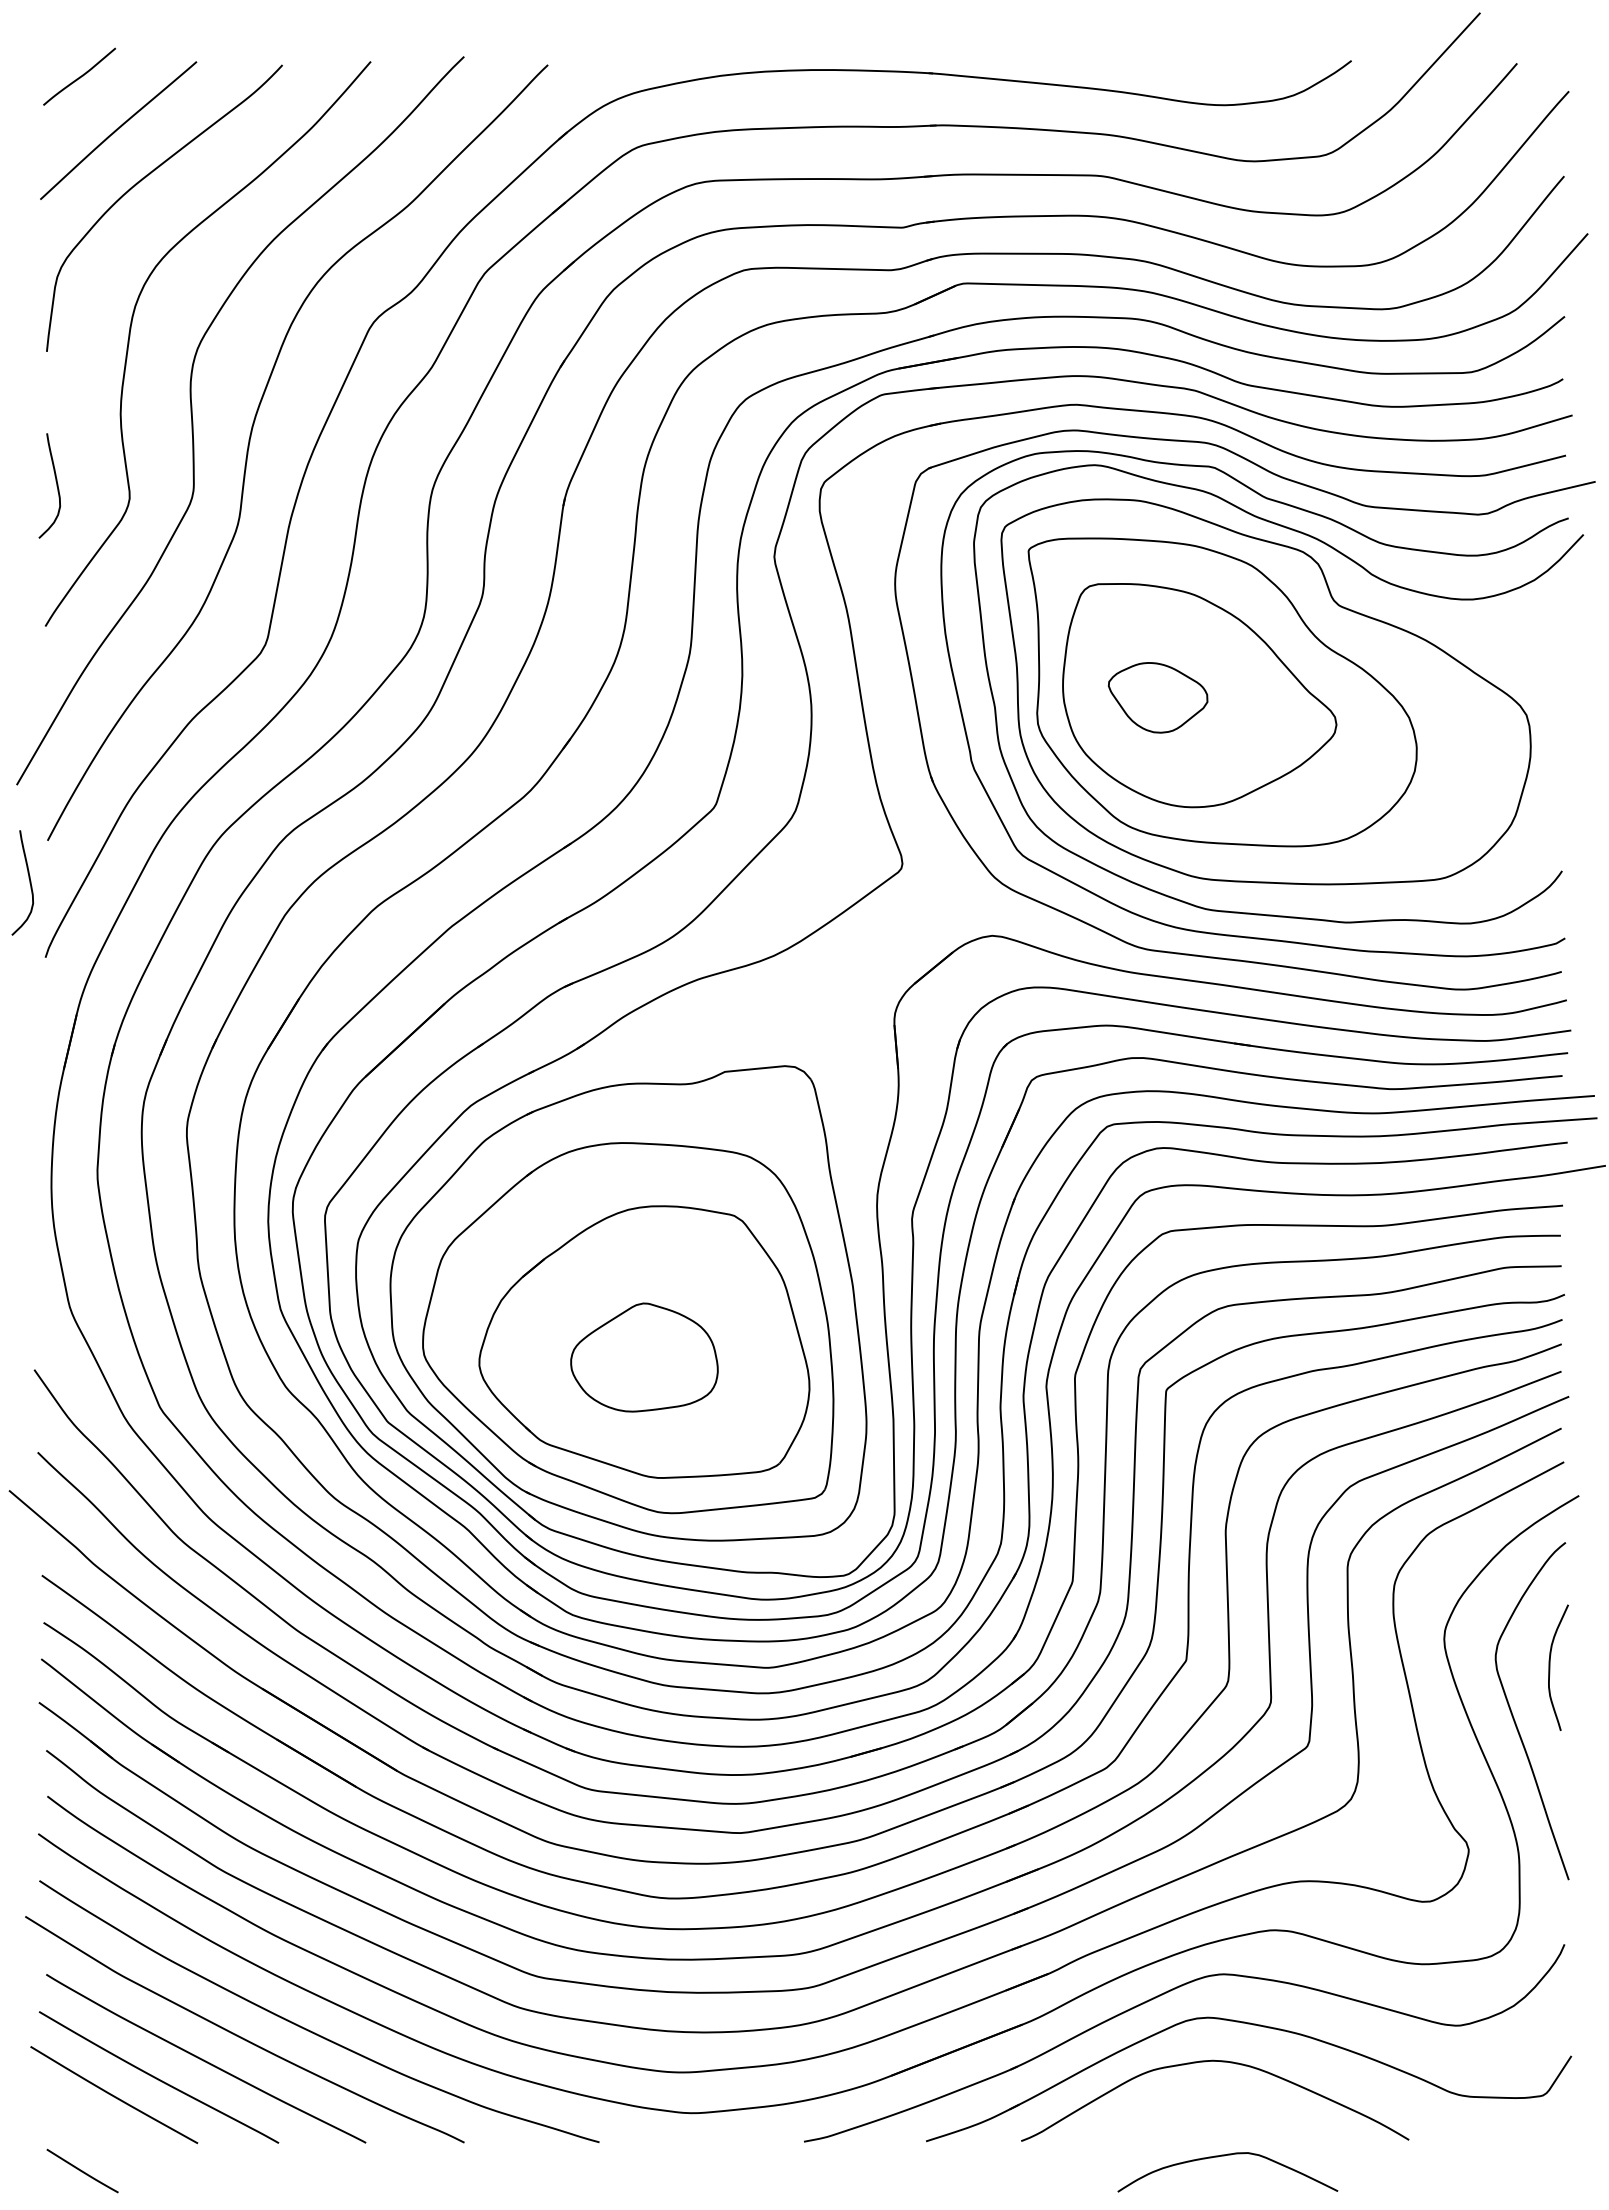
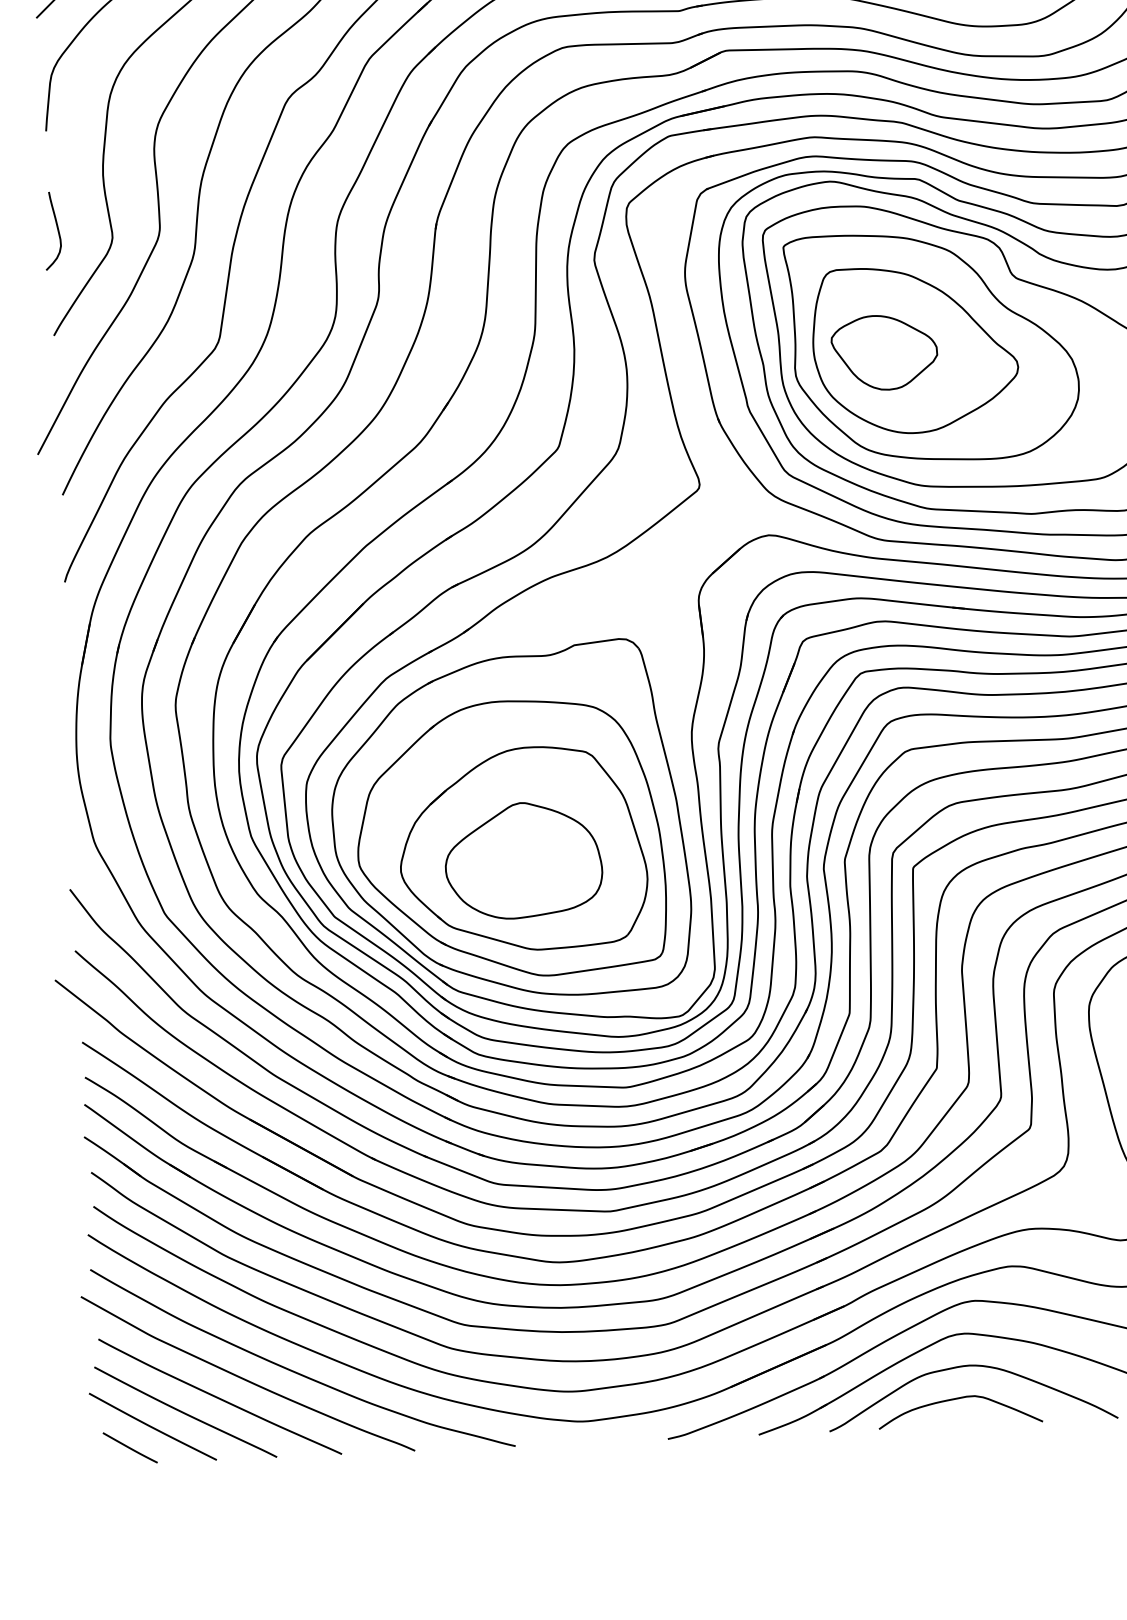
part: (1157, 697) -> (884, 352), size x1.43
curve: (29, 882) -> (50, 526), removed
part: (644, 1357) -> (523, 860), size x1.43
curve: (1224, 2156) -> (957, 1399), moved
line: (82, 2170) -> (130, 1447), moved

